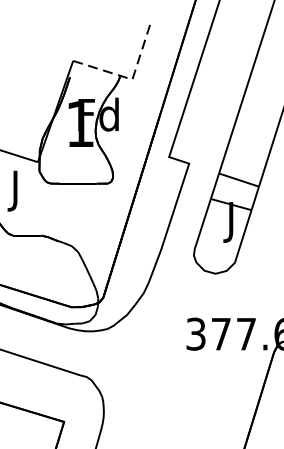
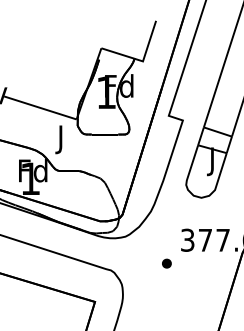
line: (133, 79) -> (143, 61), dashed -> solid
part: (165, 367) -> (166, 263), added

